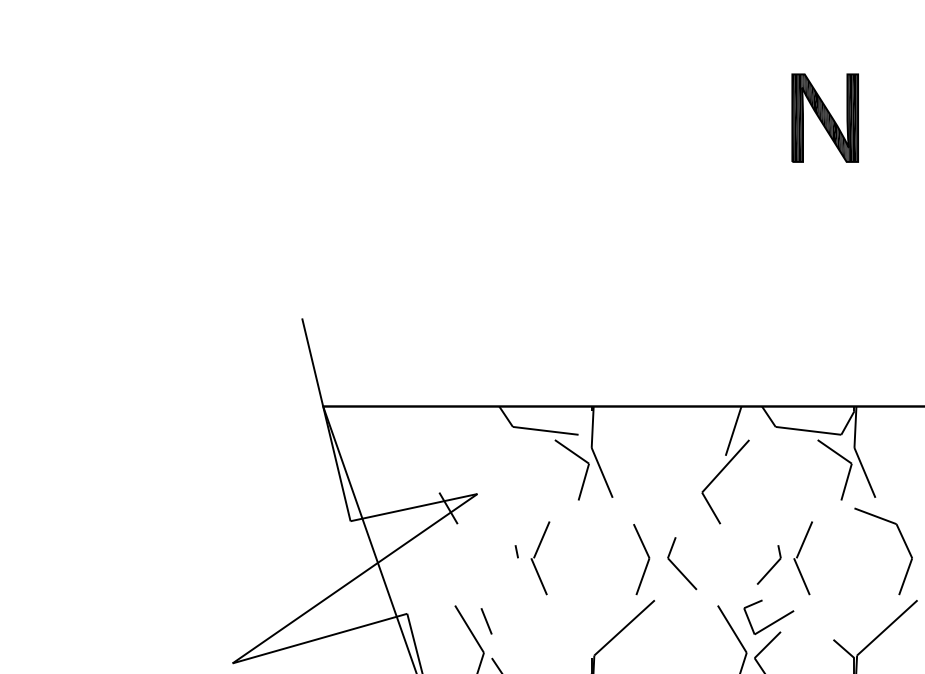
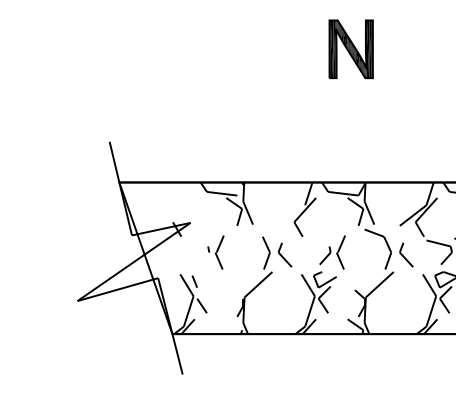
part: (823, 118) -> (350, 49), size x1.43

